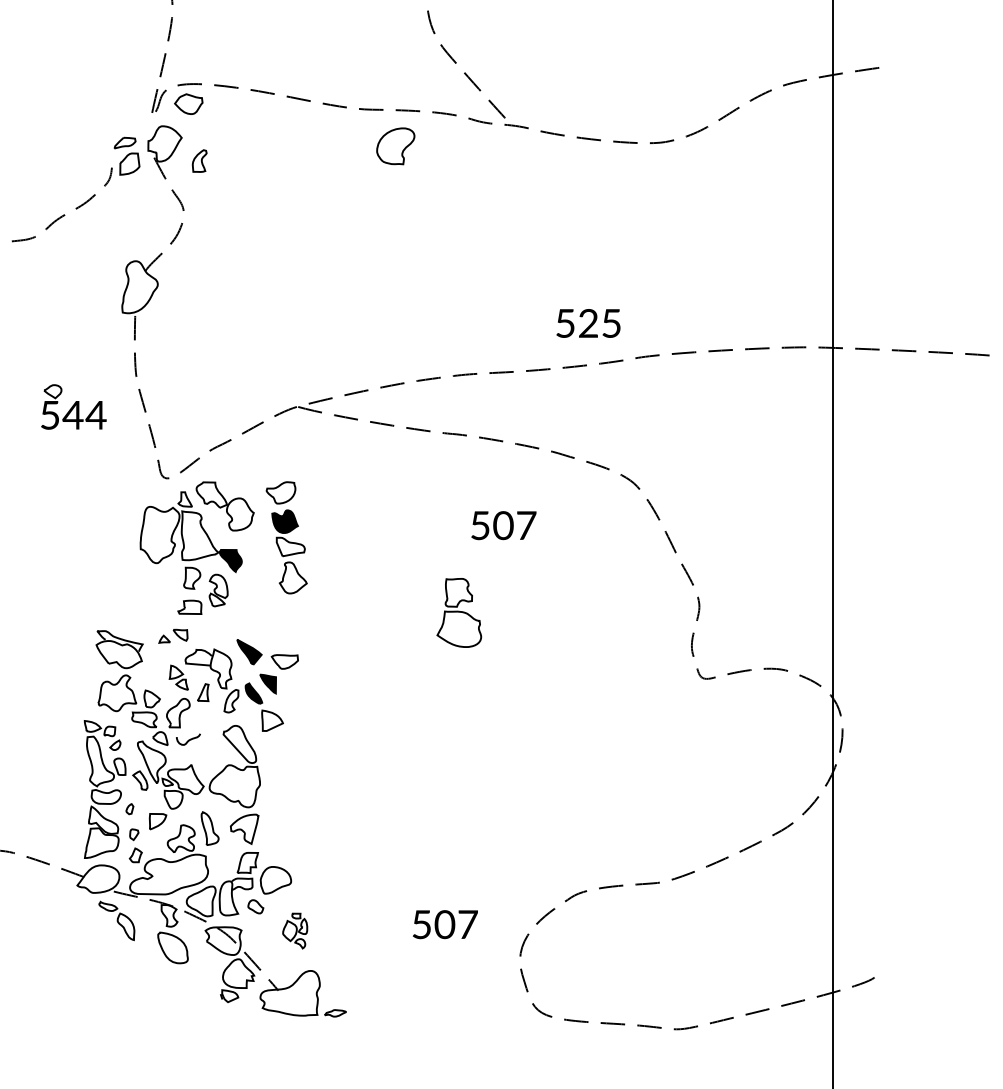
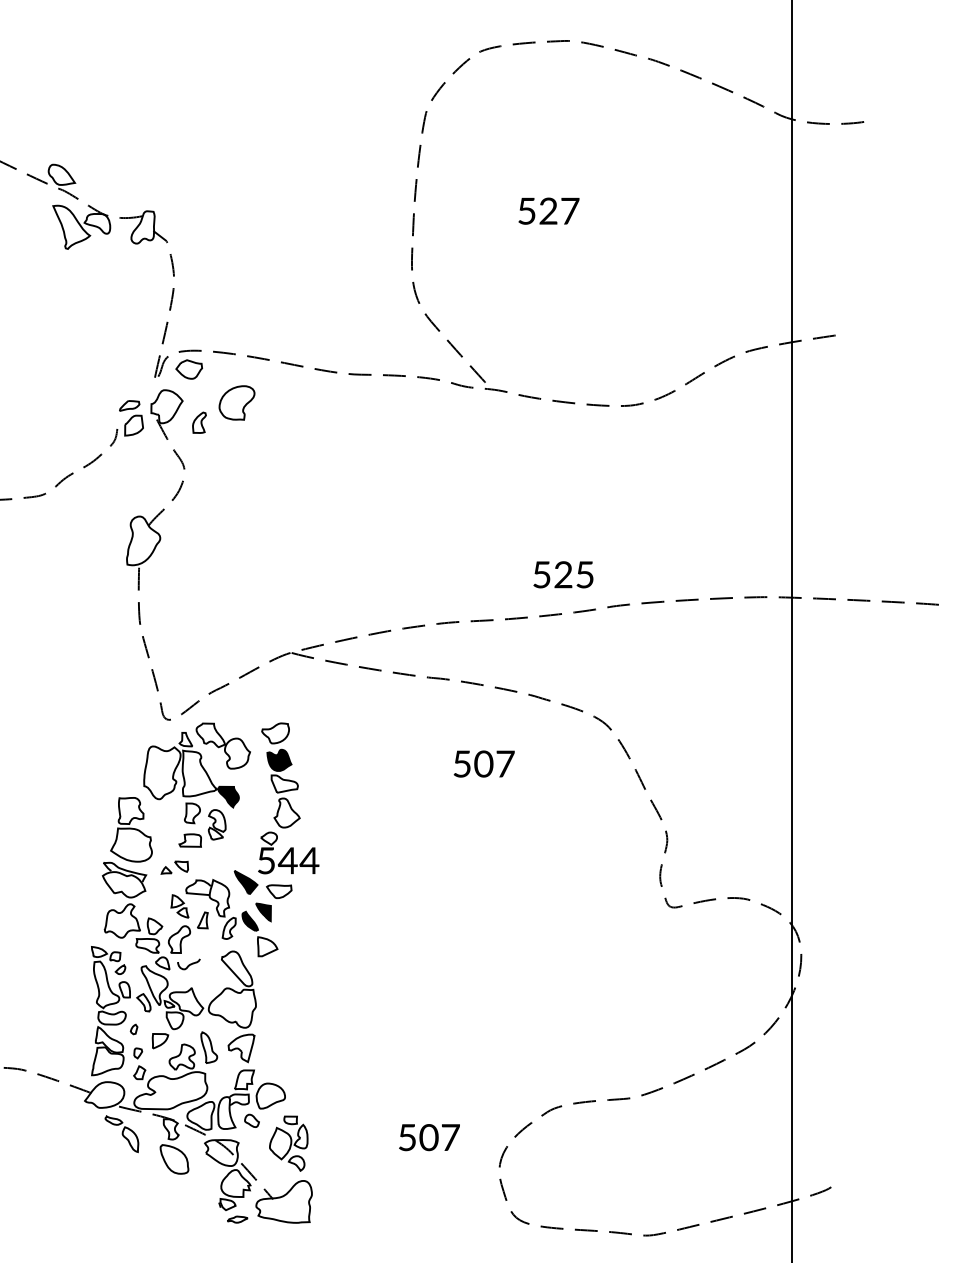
part: (395, 145) -> (236, 402), moved
part: (73, 406) -> (288, 852), moved
part: (459, 612) -> (131, 829), moved
part: (294, 930) -> (288, 1143), size x1.67
part: (335, 1013) -> (237, 1219), moved

